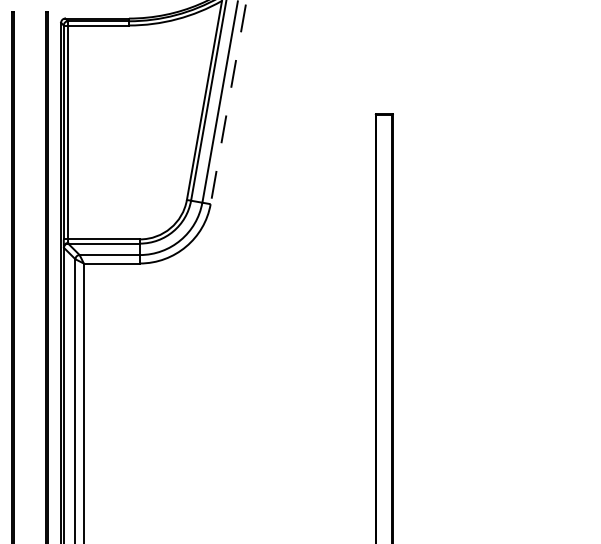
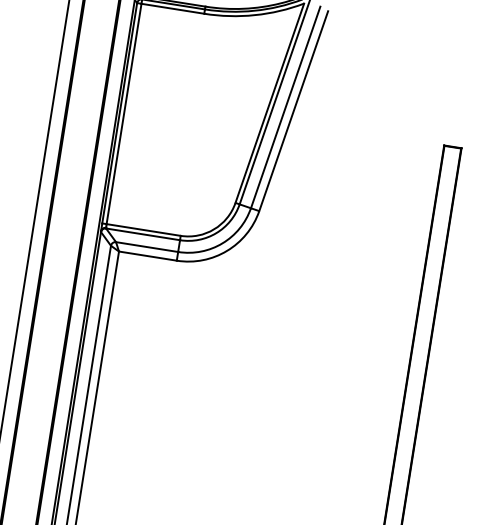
line: (228, 104) -> (293, 111), dashed -> solid

